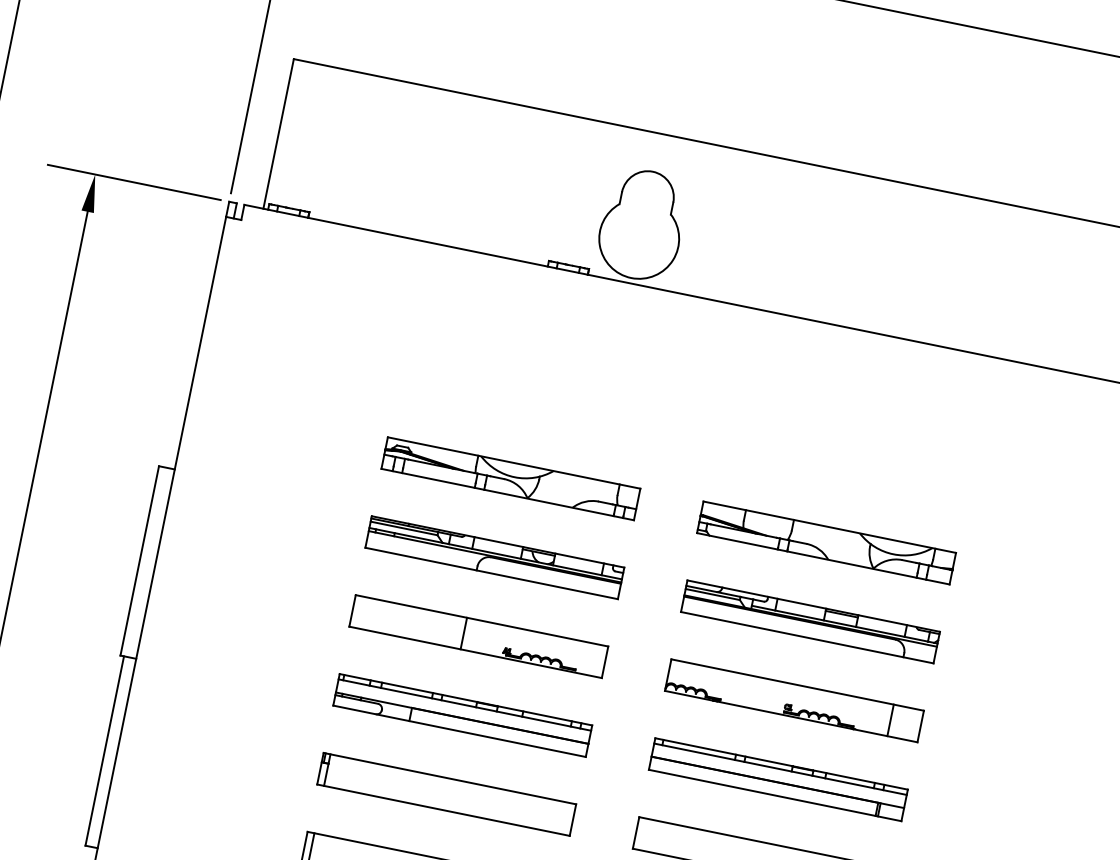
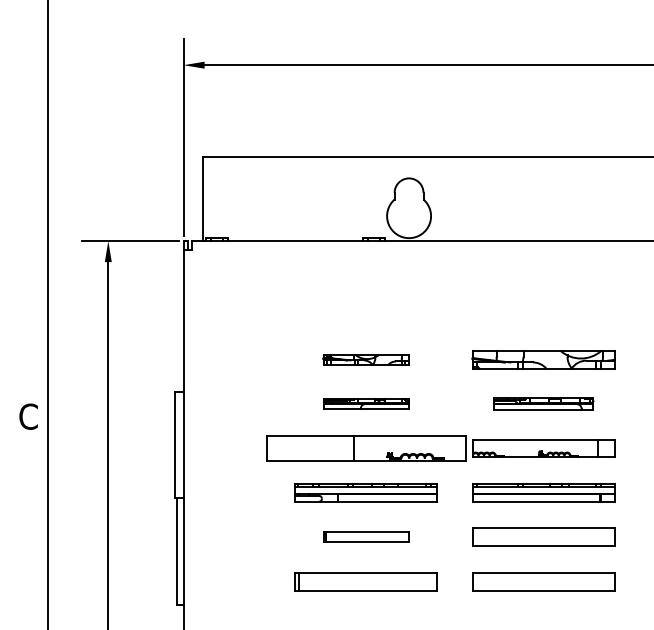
part: (509, 478) -> (365, 359), size x0.6
part: (493, 556) -> (365, 403), size x0.6
part: (810, 620) -> (543, 403), size x0.7
part: (477, 636) -> (365, 448), size x1.4
part: (445, 792) -> (365, 536), size x0.6

